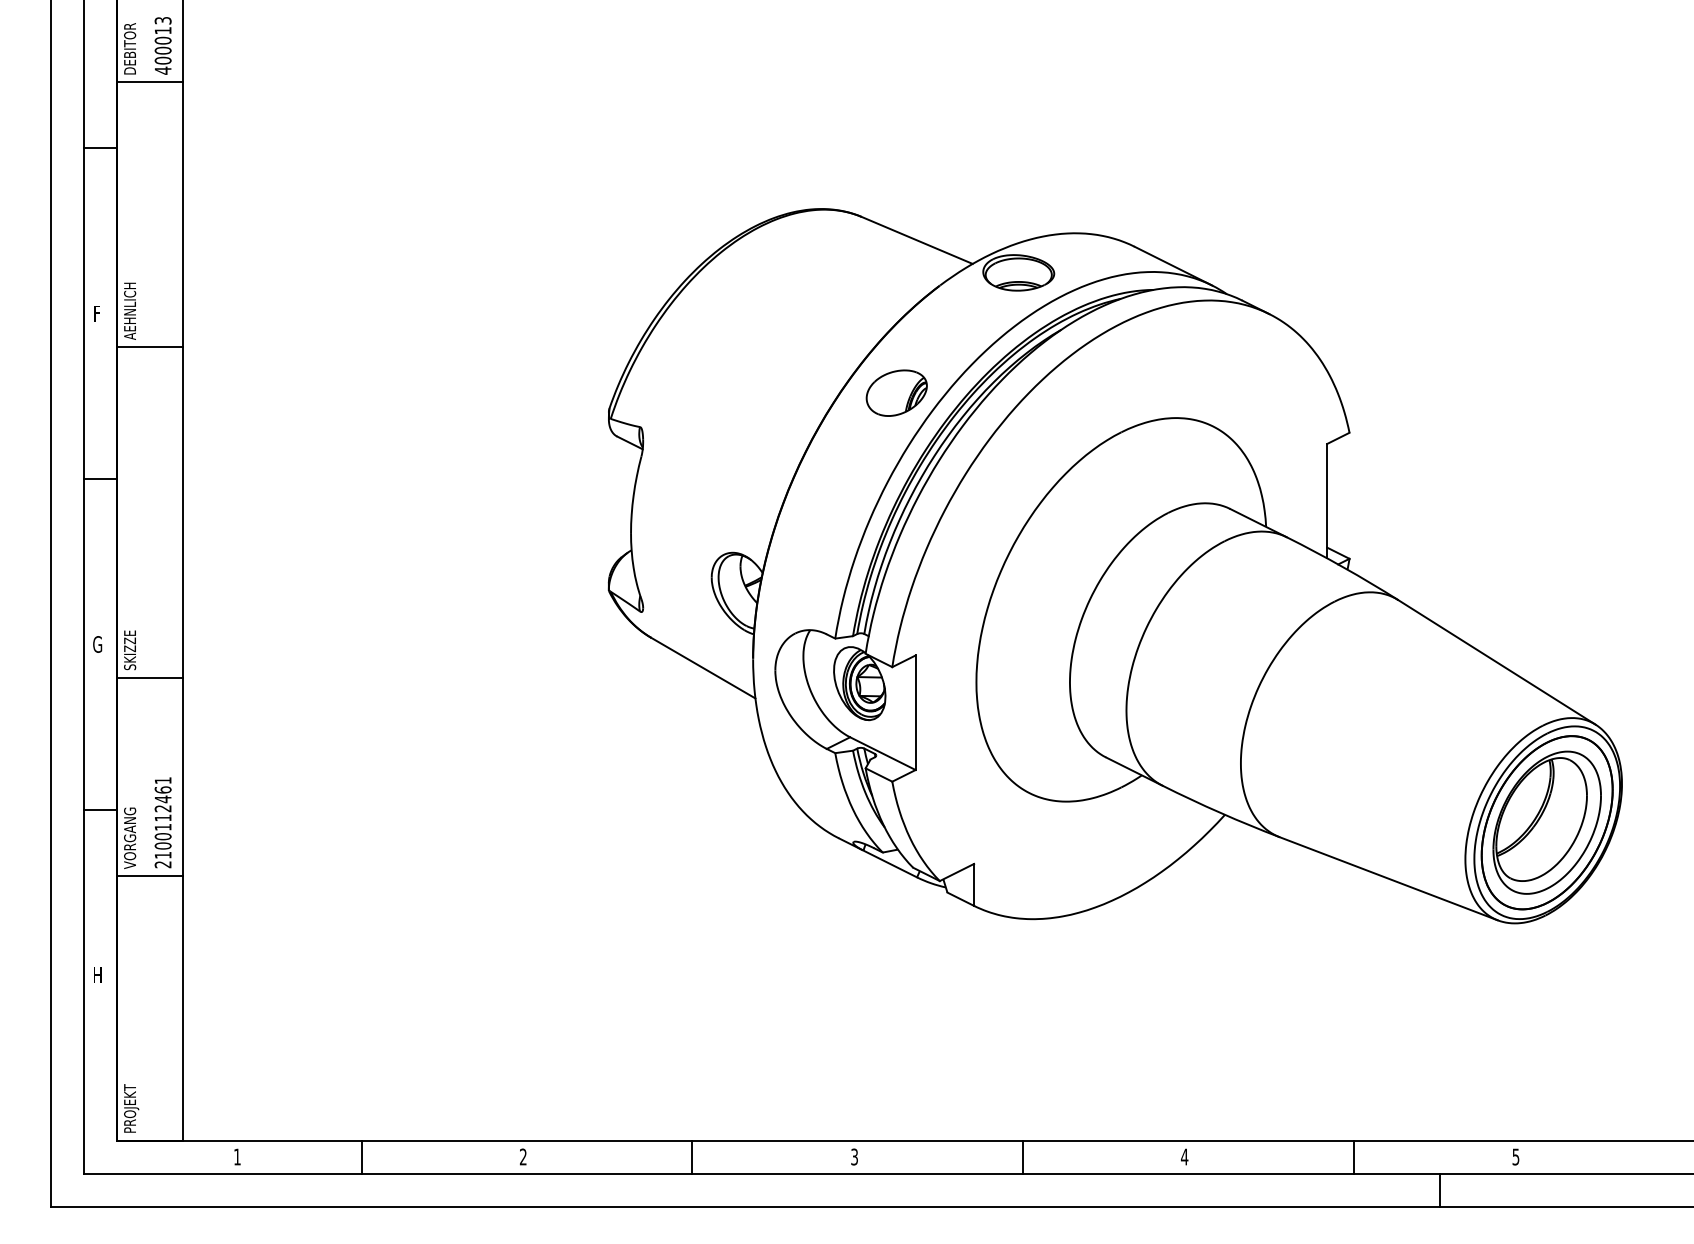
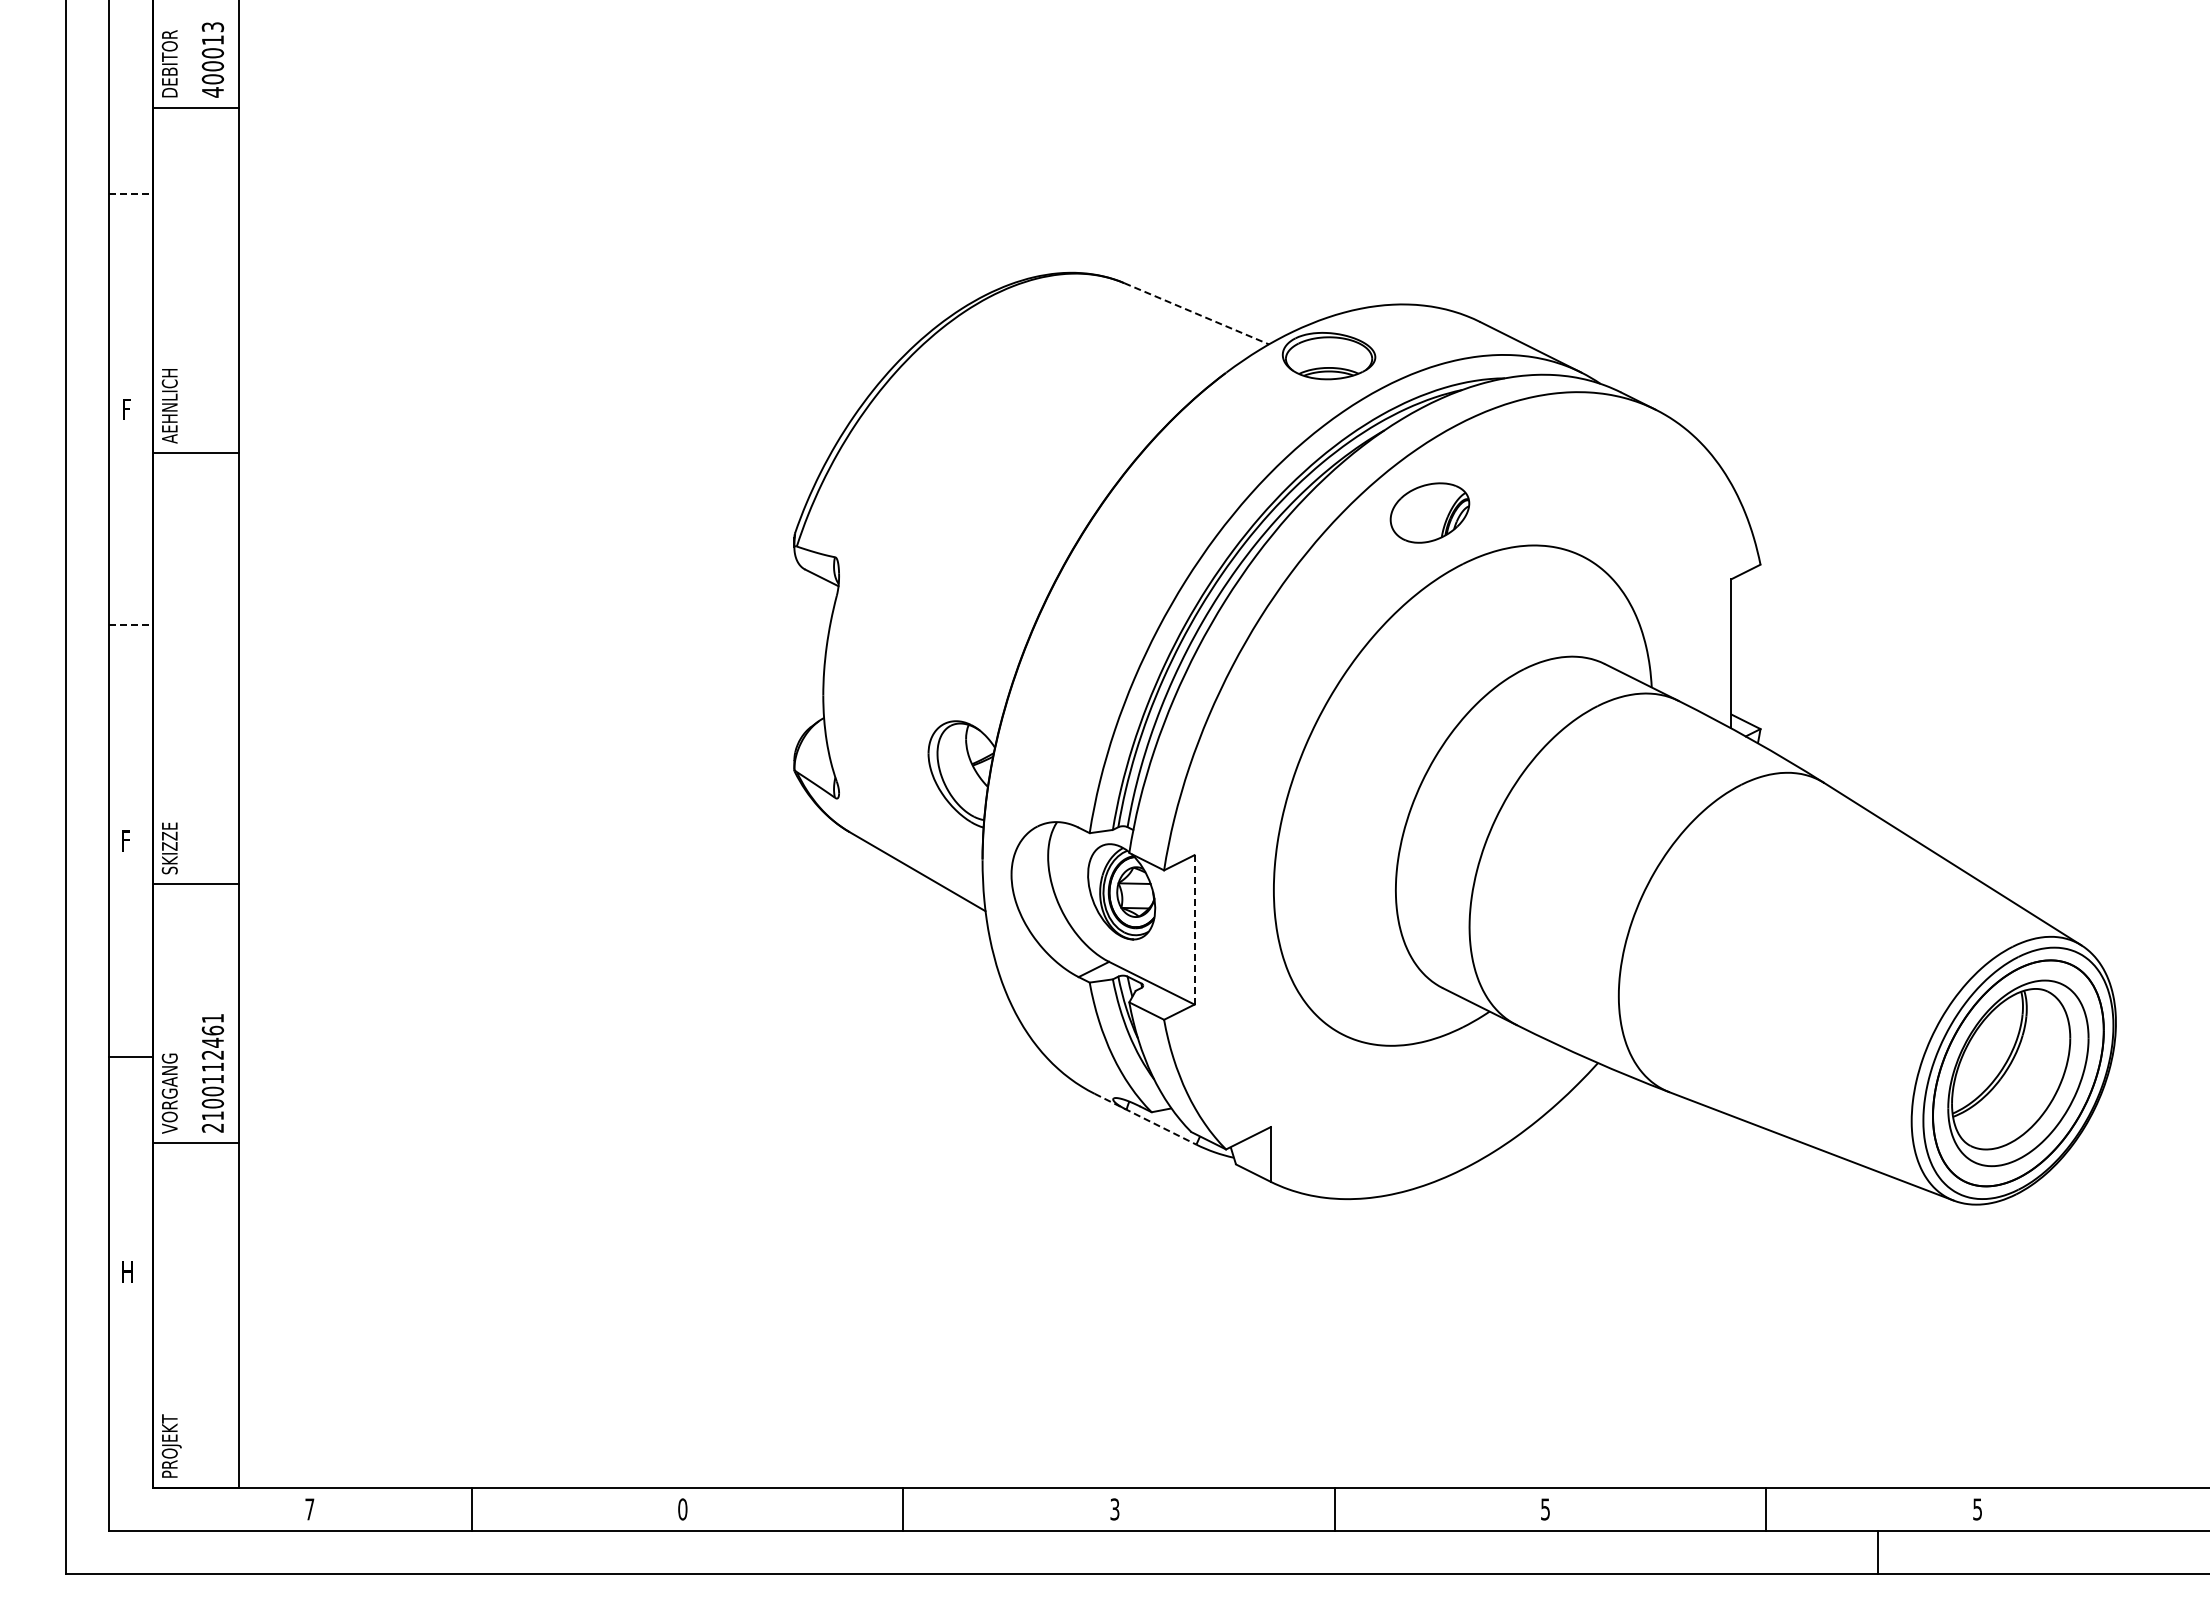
line: (100, 148) -> (131, 193), solid -> dashed
line: (917, 240) -> (1196, 313), solid -> dashed
part: (896, 392) -> (1429, 512), moved
line: (100, 479) -> (131, 625), solid -> dashed
text: (97, 644) -> (127, 840), G -> F
line: (915, 712) -> (1194, 929), solid -> dashed
line: (878, 858) -> (1145, 1119), solid -> dashed
text: (237, 1157) -> (309, 1509), 1 -> 7
text: (523, 1157) -> (682, 1509), 2 -> 0
text: (1184, 1157) -> (1545, 1509), 4 -> 5

